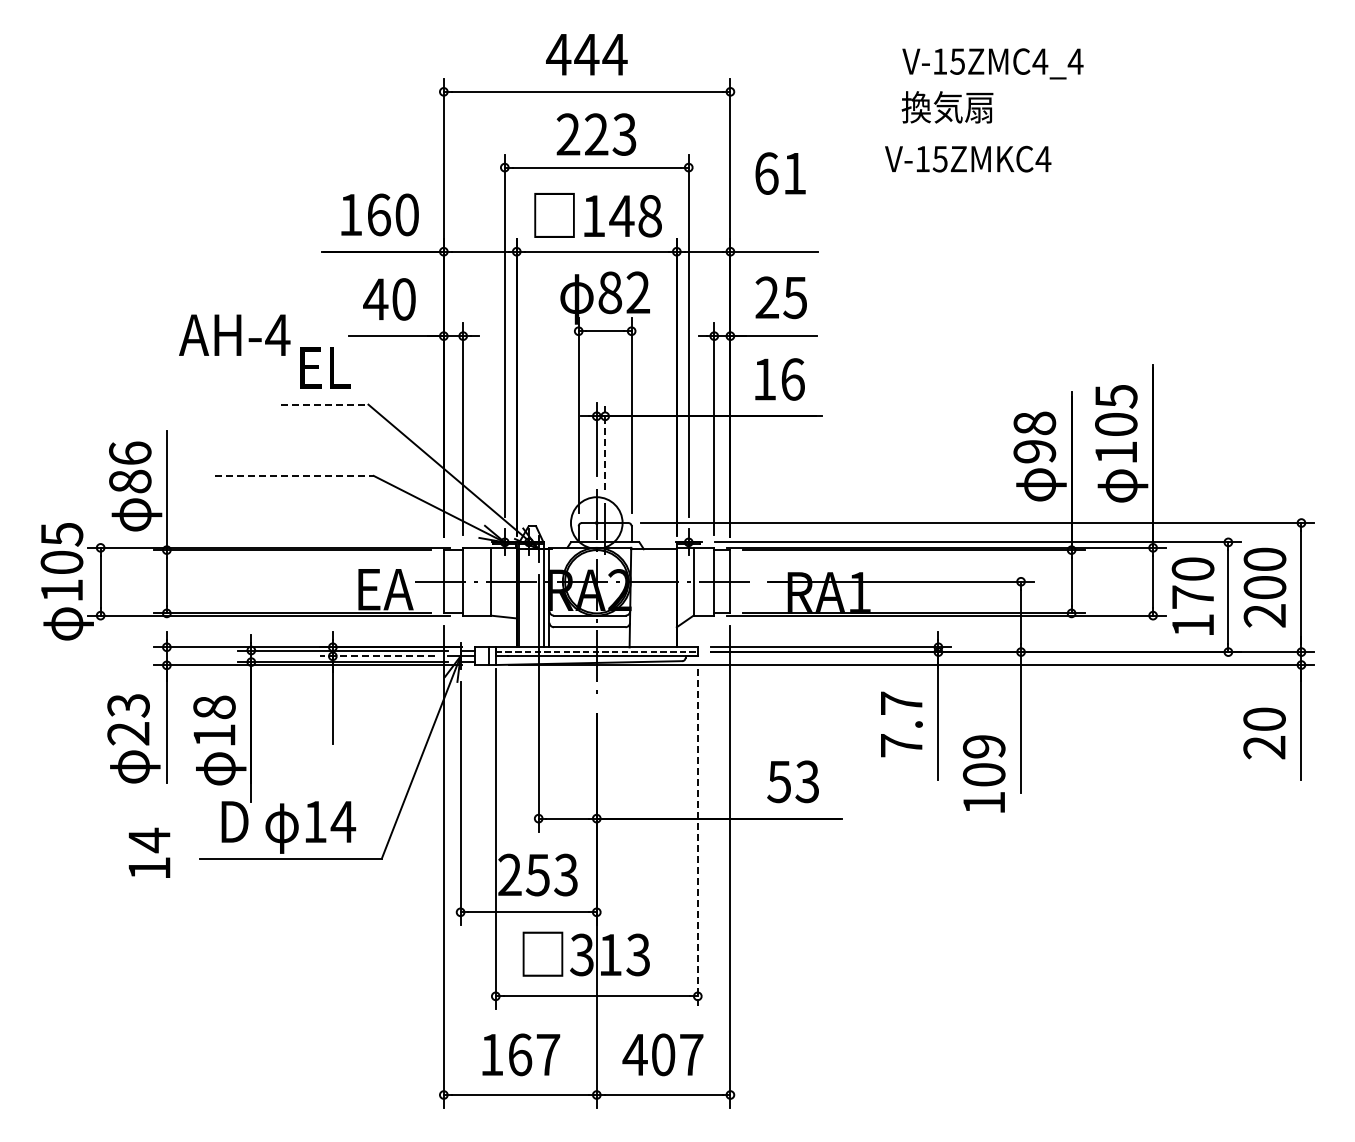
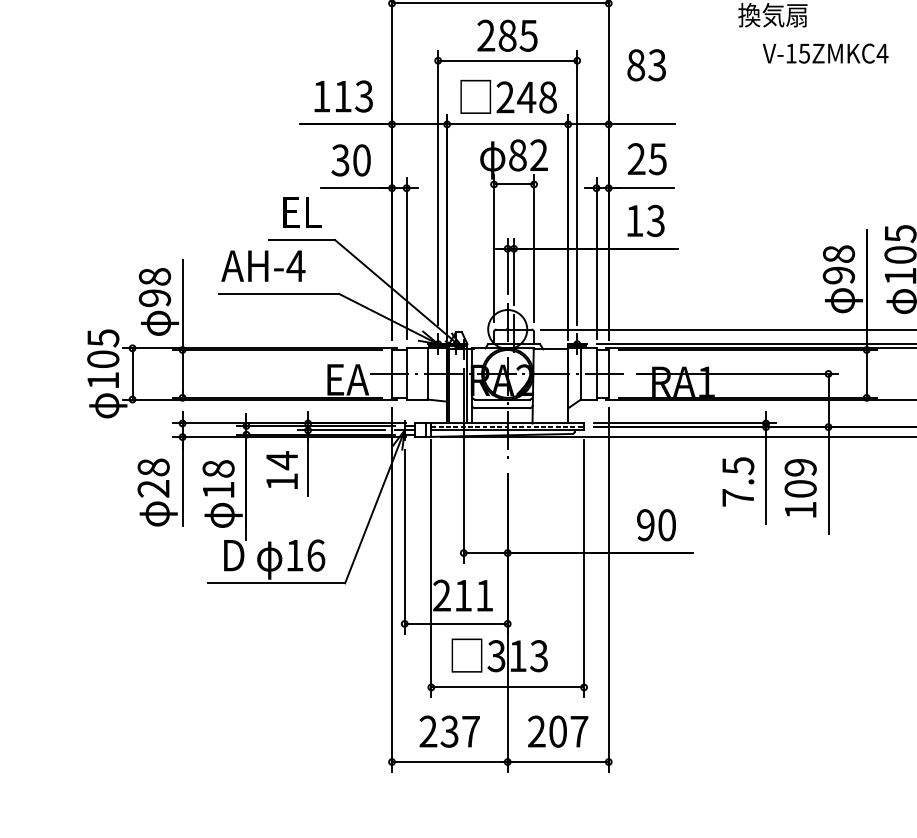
text: (610, 134) -> (518, 35), 223 -> 285
text: (968, 158) -> (825, 53), moved
text: (780, 173) -> (646, 65), 61 -> 83
text: (393, 214) -> (353, 96), 160 -> 113
text: (593, 215) -> (505, 96), 148 -> 248
text: (375, 299) -> (340, 160), 40 -> 30
text: (234, 334) -> (263, 265), moved
text: (792, 379) -> (655, 220), 16 -> 13
line: (324, 404) -> (301, 239), dashed -> solid
line: (605, 446) -> (514, 271), dashed -> solid
text: (130, 467) -> (155, 287), 86 -> 98
line: (294, 475) -> (279, 293), dashed -> solid
line: (376, 656) -> (341, 430), dashed -> solid
text: (901, 703) -> (738, 465), 7.7 -> 7.5
text: (128, 705) -> (153, 467), 23 -> 28
text: (984, 773) -> (800, 487), moved
text: (793, 781) -> (656, 524), 53 -> 90
text: (343, 821) -> (316, 555), 14 -> 16
line: (697, 839) -> (583, 568), dashed -> solid
text: (149, 852) -> (282, 469), moved
text: (551, 874) -> (473, 595), 253 -> 211
text: (506, 1054) -> (439, 731), 167 -> 237
text: (634, 1054) -> (536, 731), 407 -> 207

